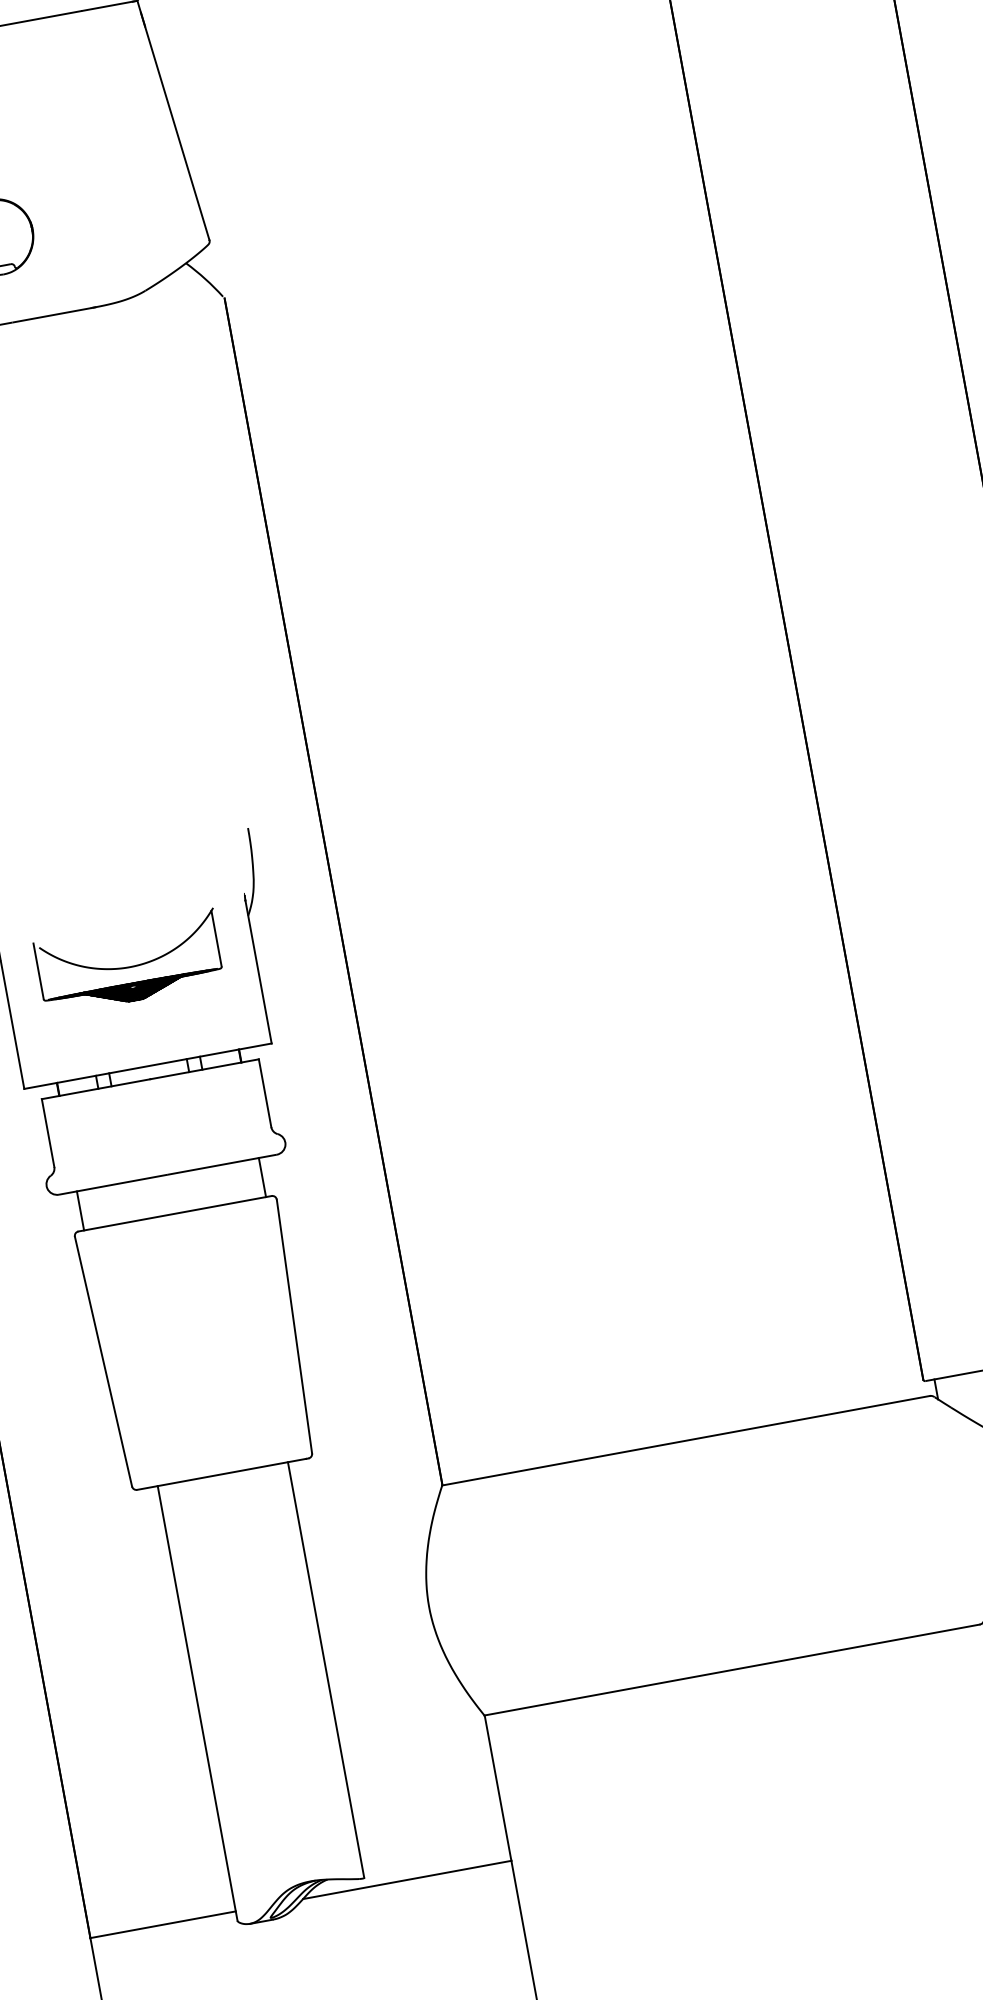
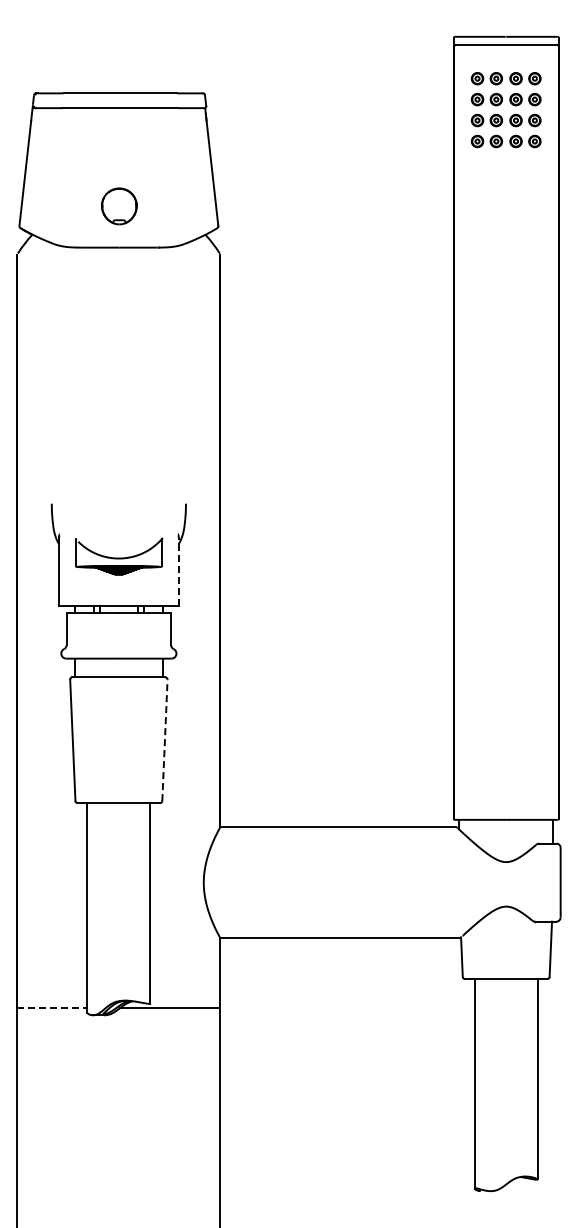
line: (258, 971) -> (178, 571), solid -> dashed
line: (293, 1327) -> (164, 740), solid -> dashed
line: (163, 1925) -> (52, 1008), solid -> dashed

